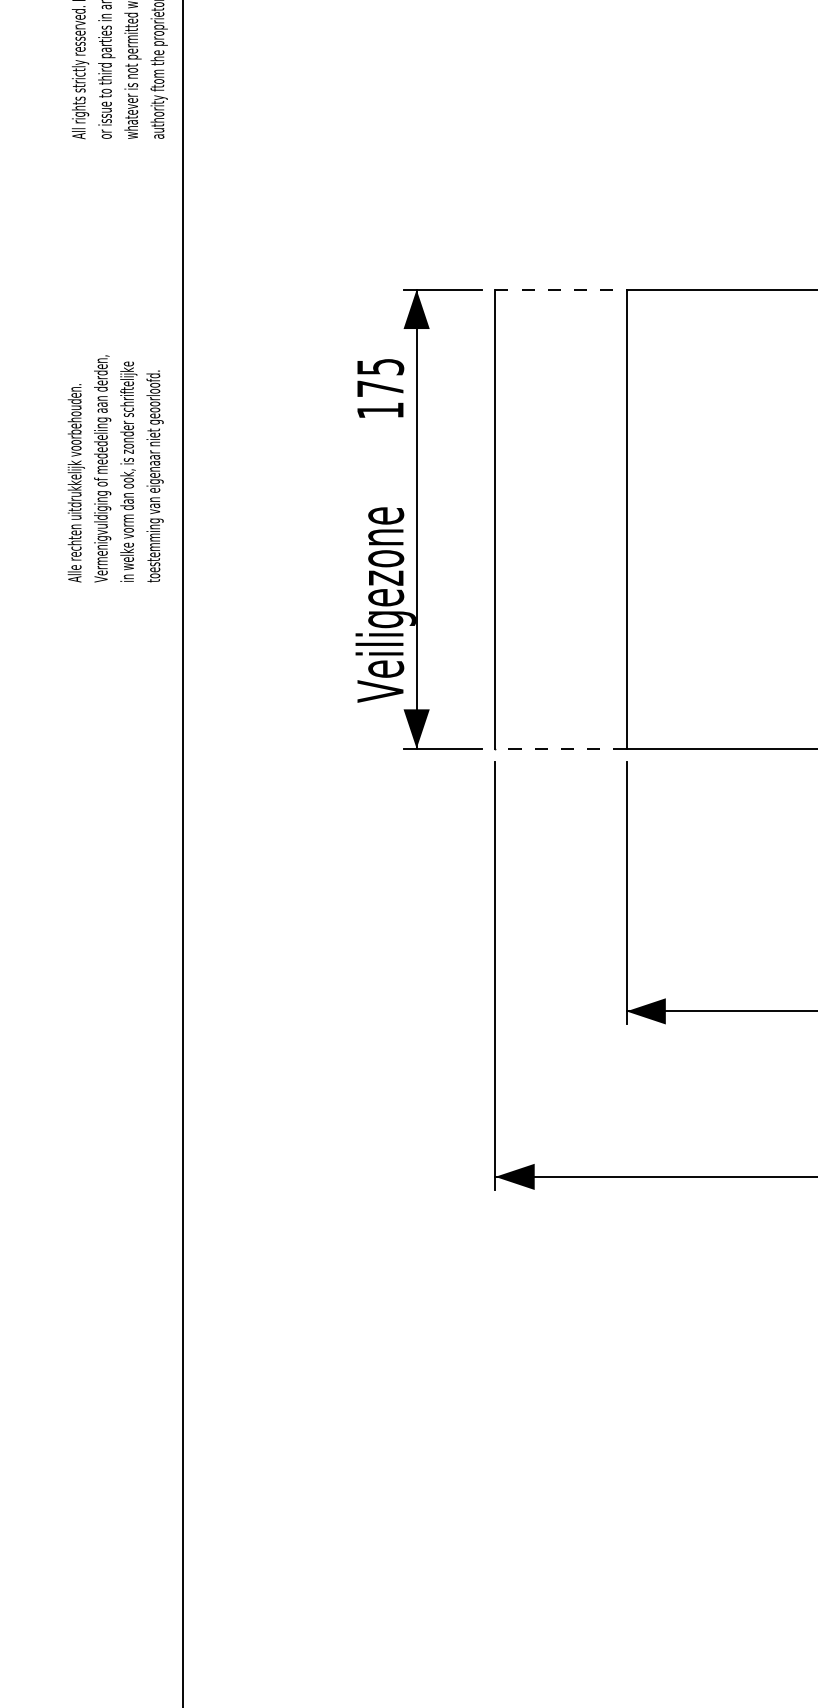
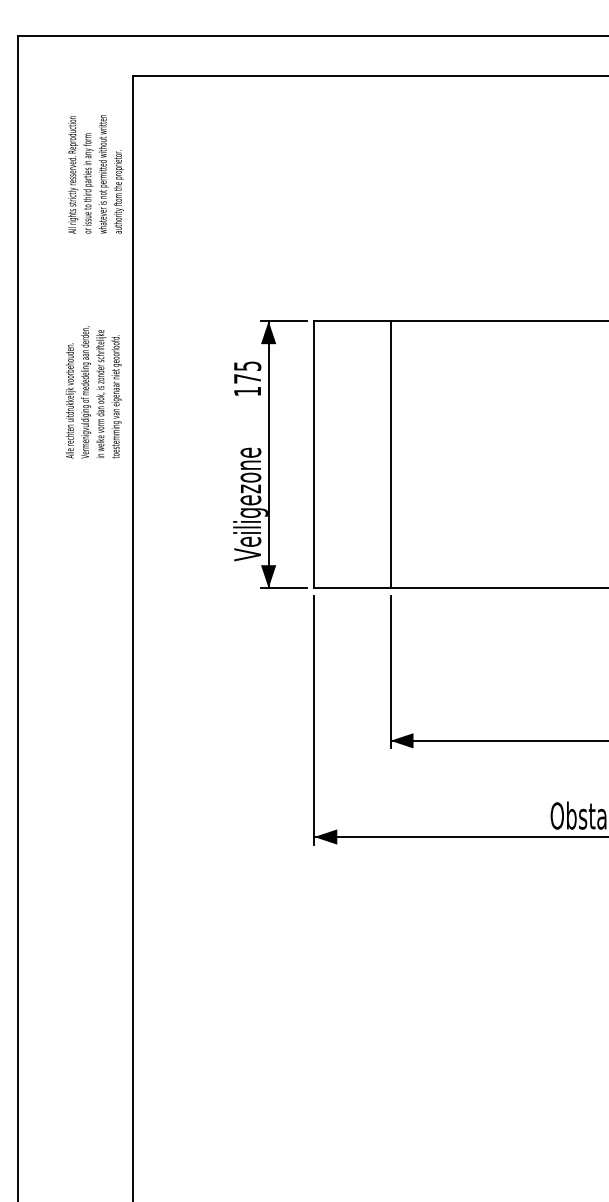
line: (562, 290) -> (353, 321), dashed -> solid
text: (115, 469) -> (93, 392), moved
line: (560, 749) -> (352, 588), dashed -> solid

